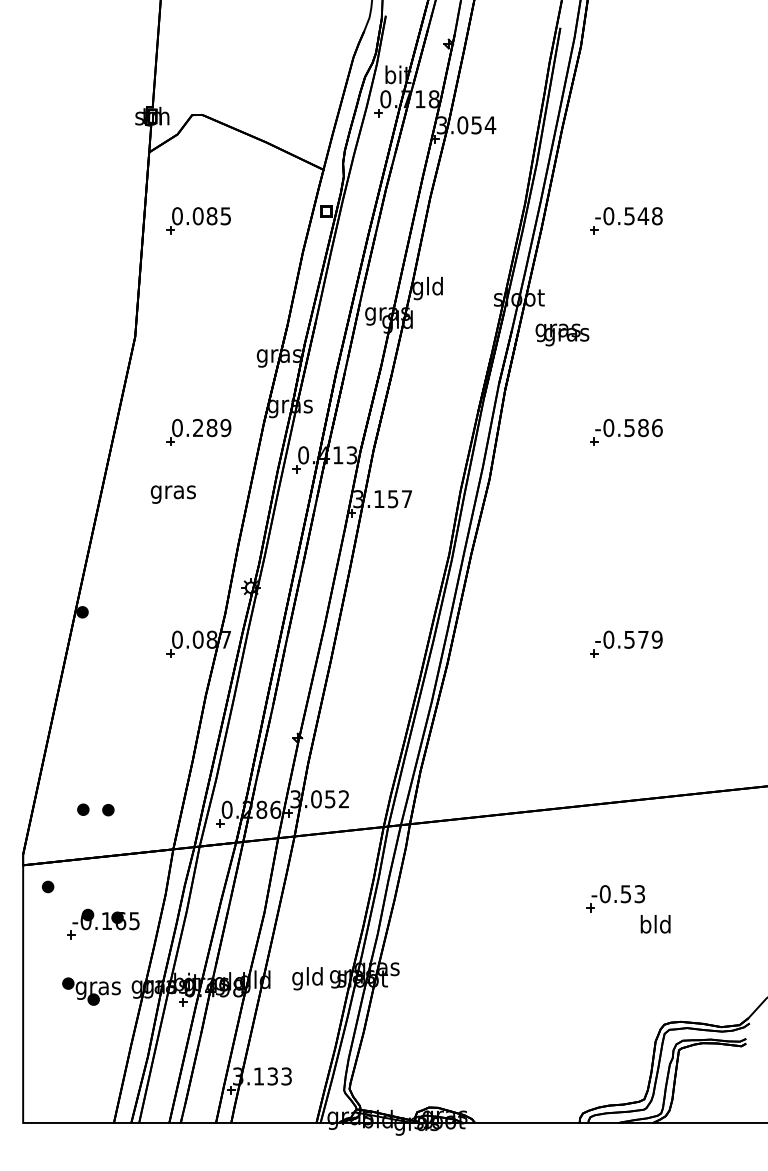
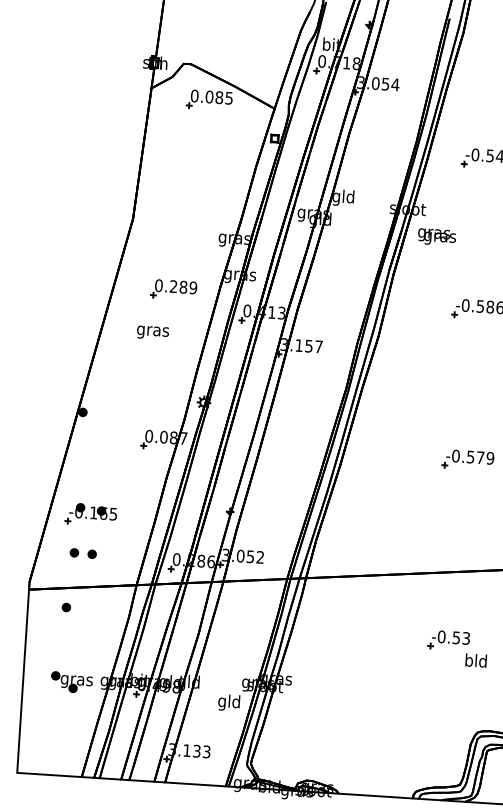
part: (198, 220) -> (209, 100), moved
part: (48, 886) -> (66, 607), moved
part: (103, 923) -> (91, 514), moved
text: (307, 978) -> (229, 702), moved

